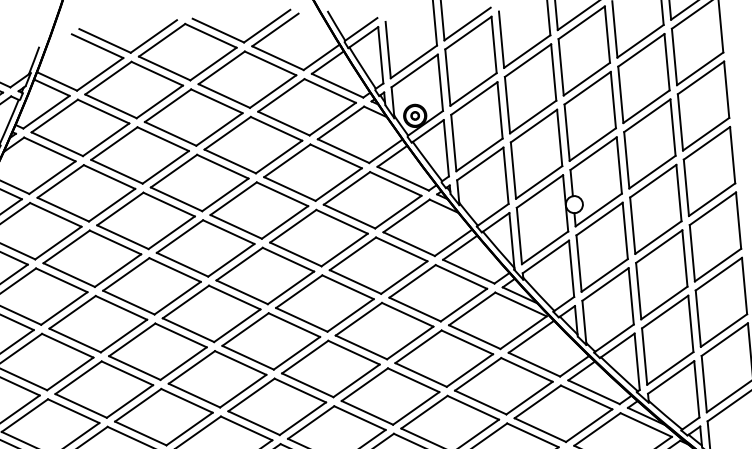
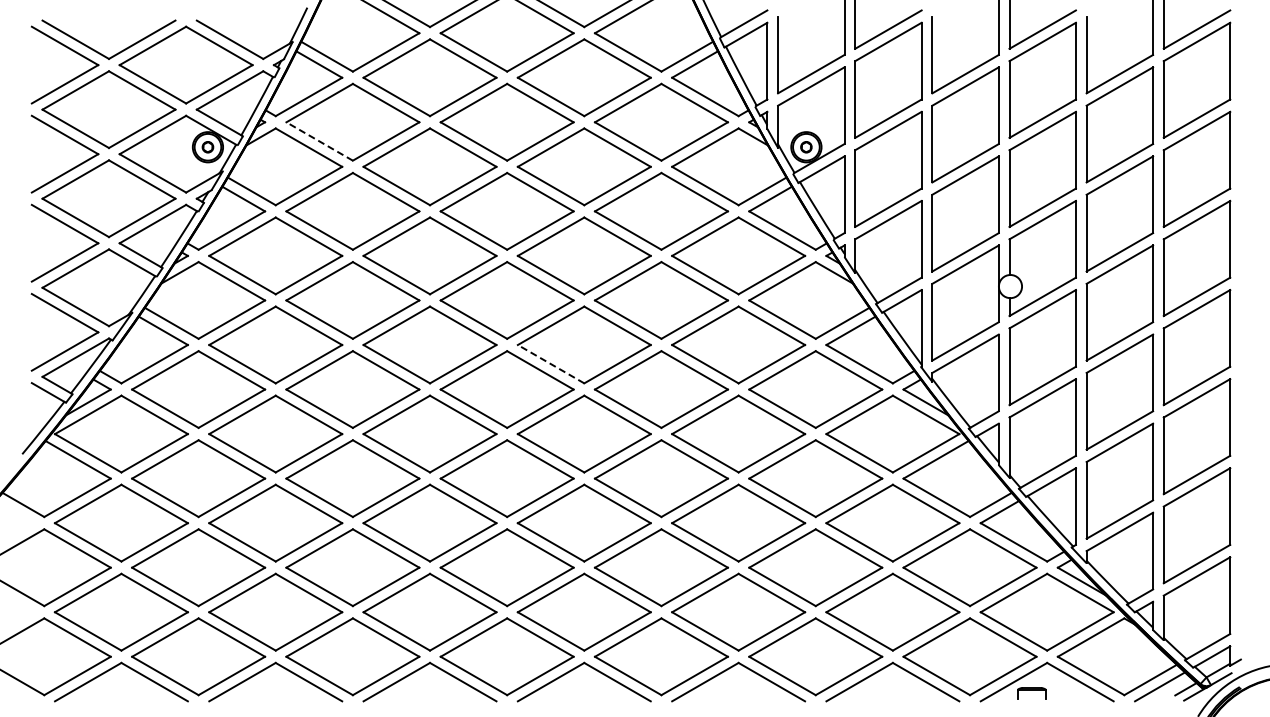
line: (57, 144) -> (319, 141), solid -> dashed
line: (241, 291) -> (550, 363), solid -> dashed

